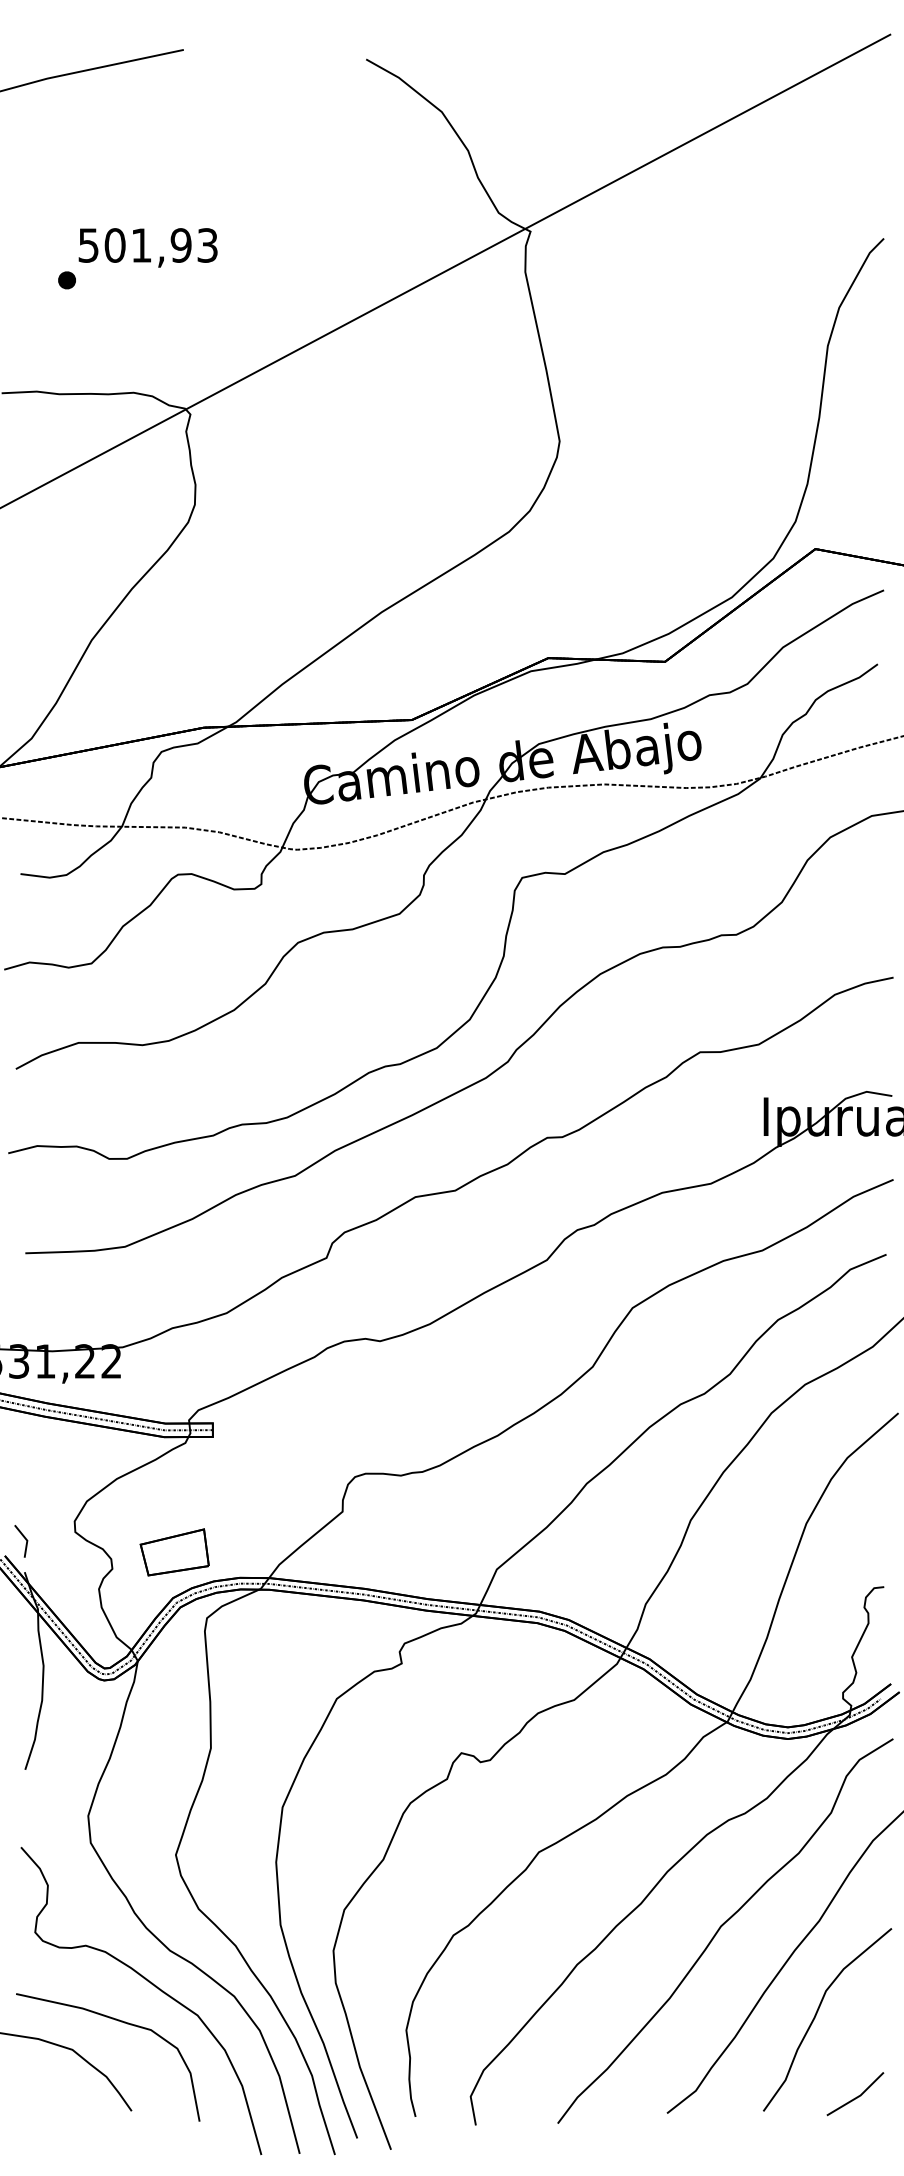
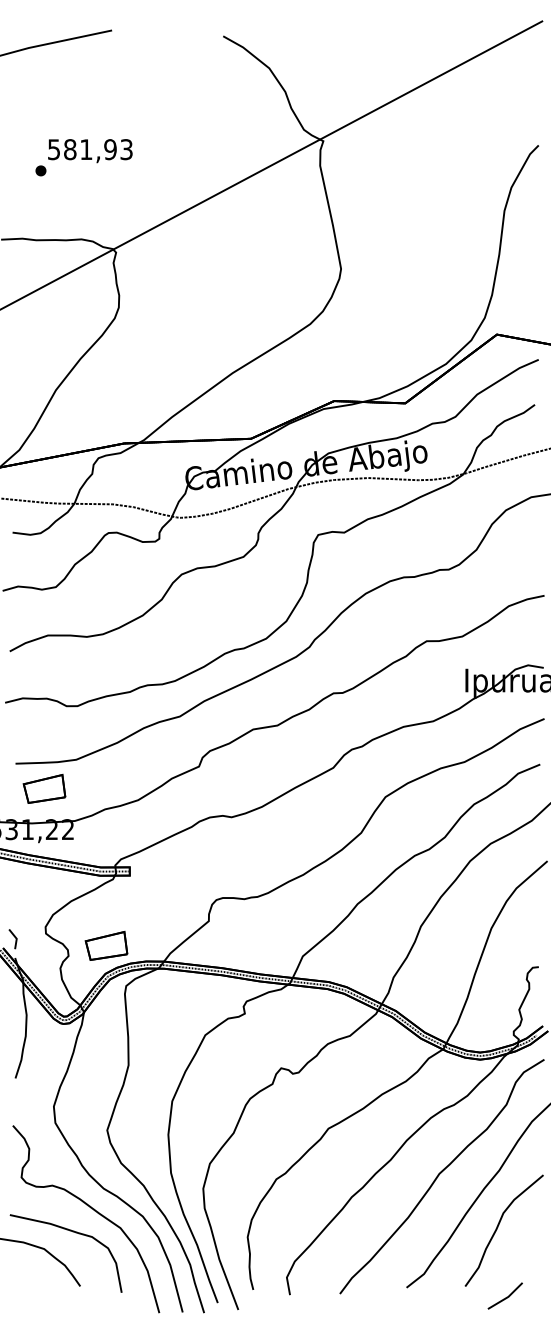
text: (115, 245) -> (70, 149), 501,93 -> 581,93
part: (72, 1293) -> (44, 788), added
part: (854, 2093) -> (504, 1295), moved

